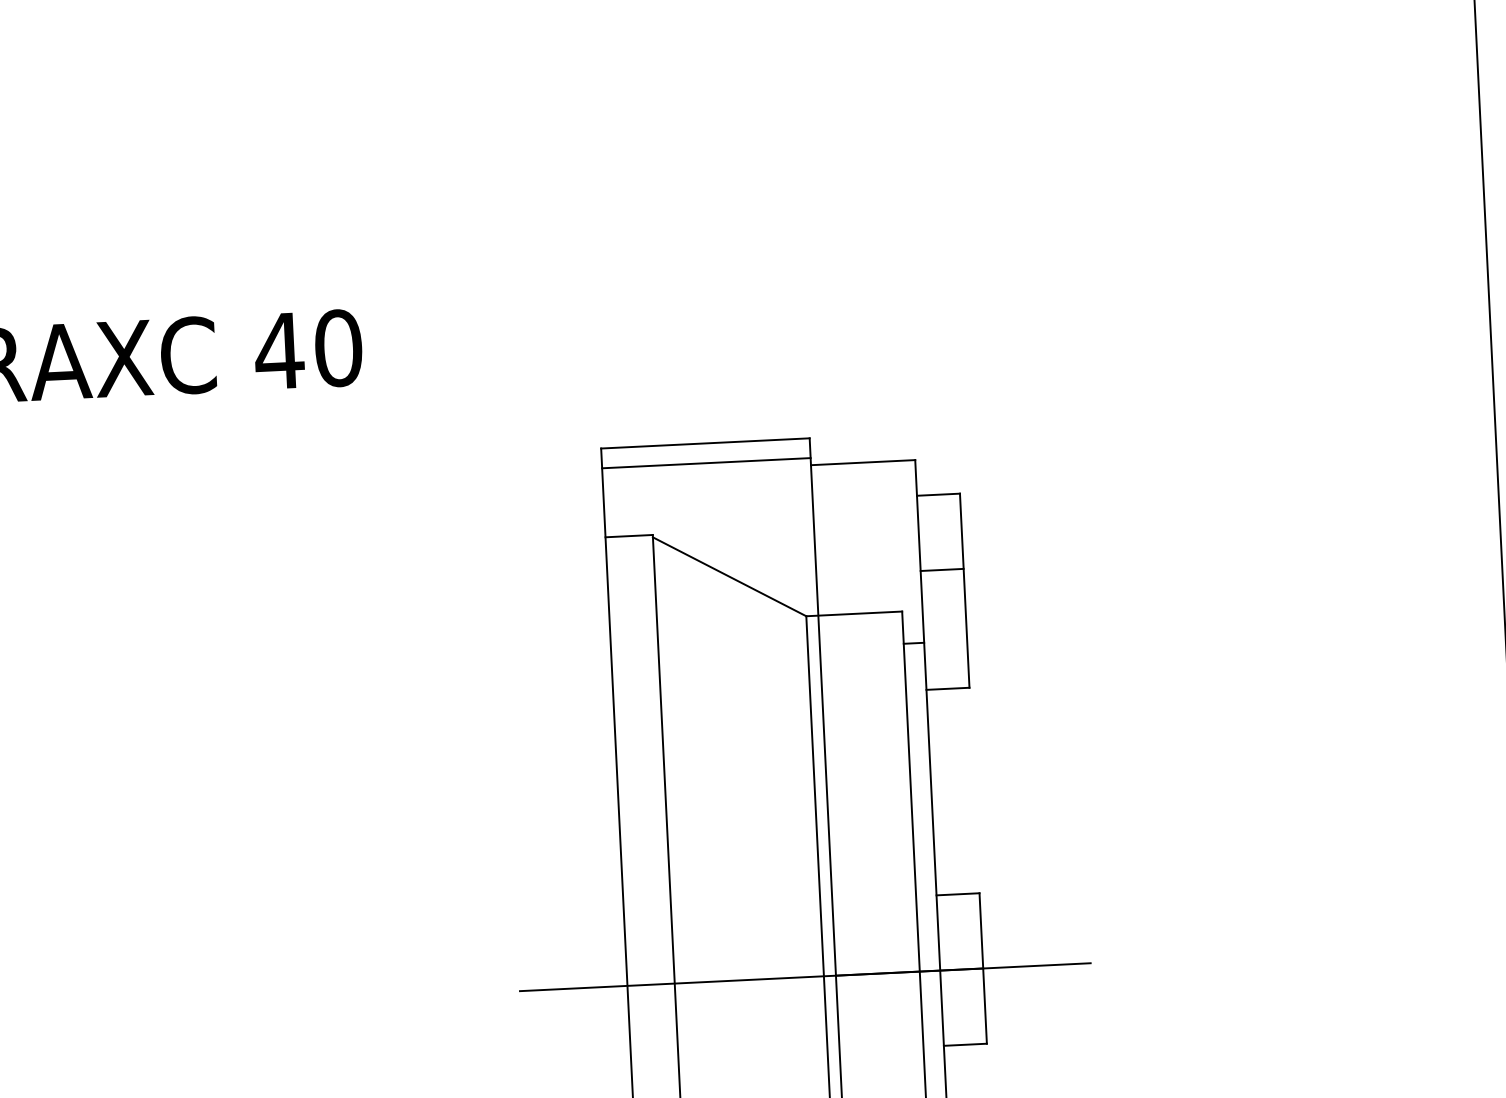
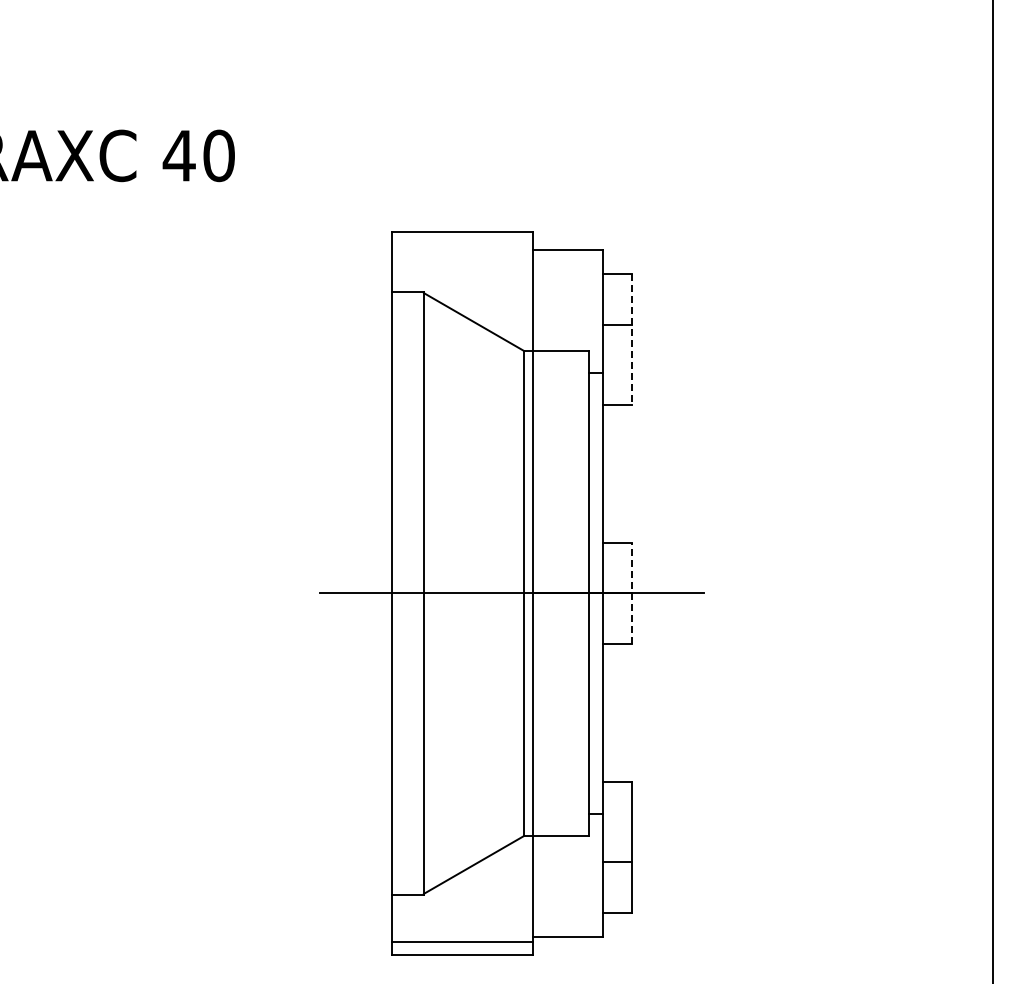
line: (706, 463) -> (462, 245), removed
line: (964, 591) -> (631, 339), solid -> dashed
line: (983, 968) -> (631, 593), solid -> dashed

